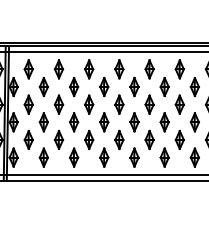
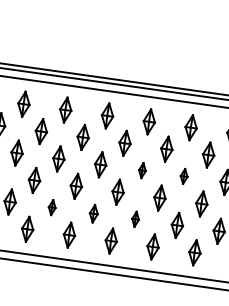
part: (149, 104) -> (142, 170), size x0.6
part: (179, 104) -> (183, 176), size x0.6
part: (89, 139) -> (52, 207), size x0.6
part: (119, 139) -> (94, 213), size x0.7
part: (149, 139) -> (135, 218), size x0.6

